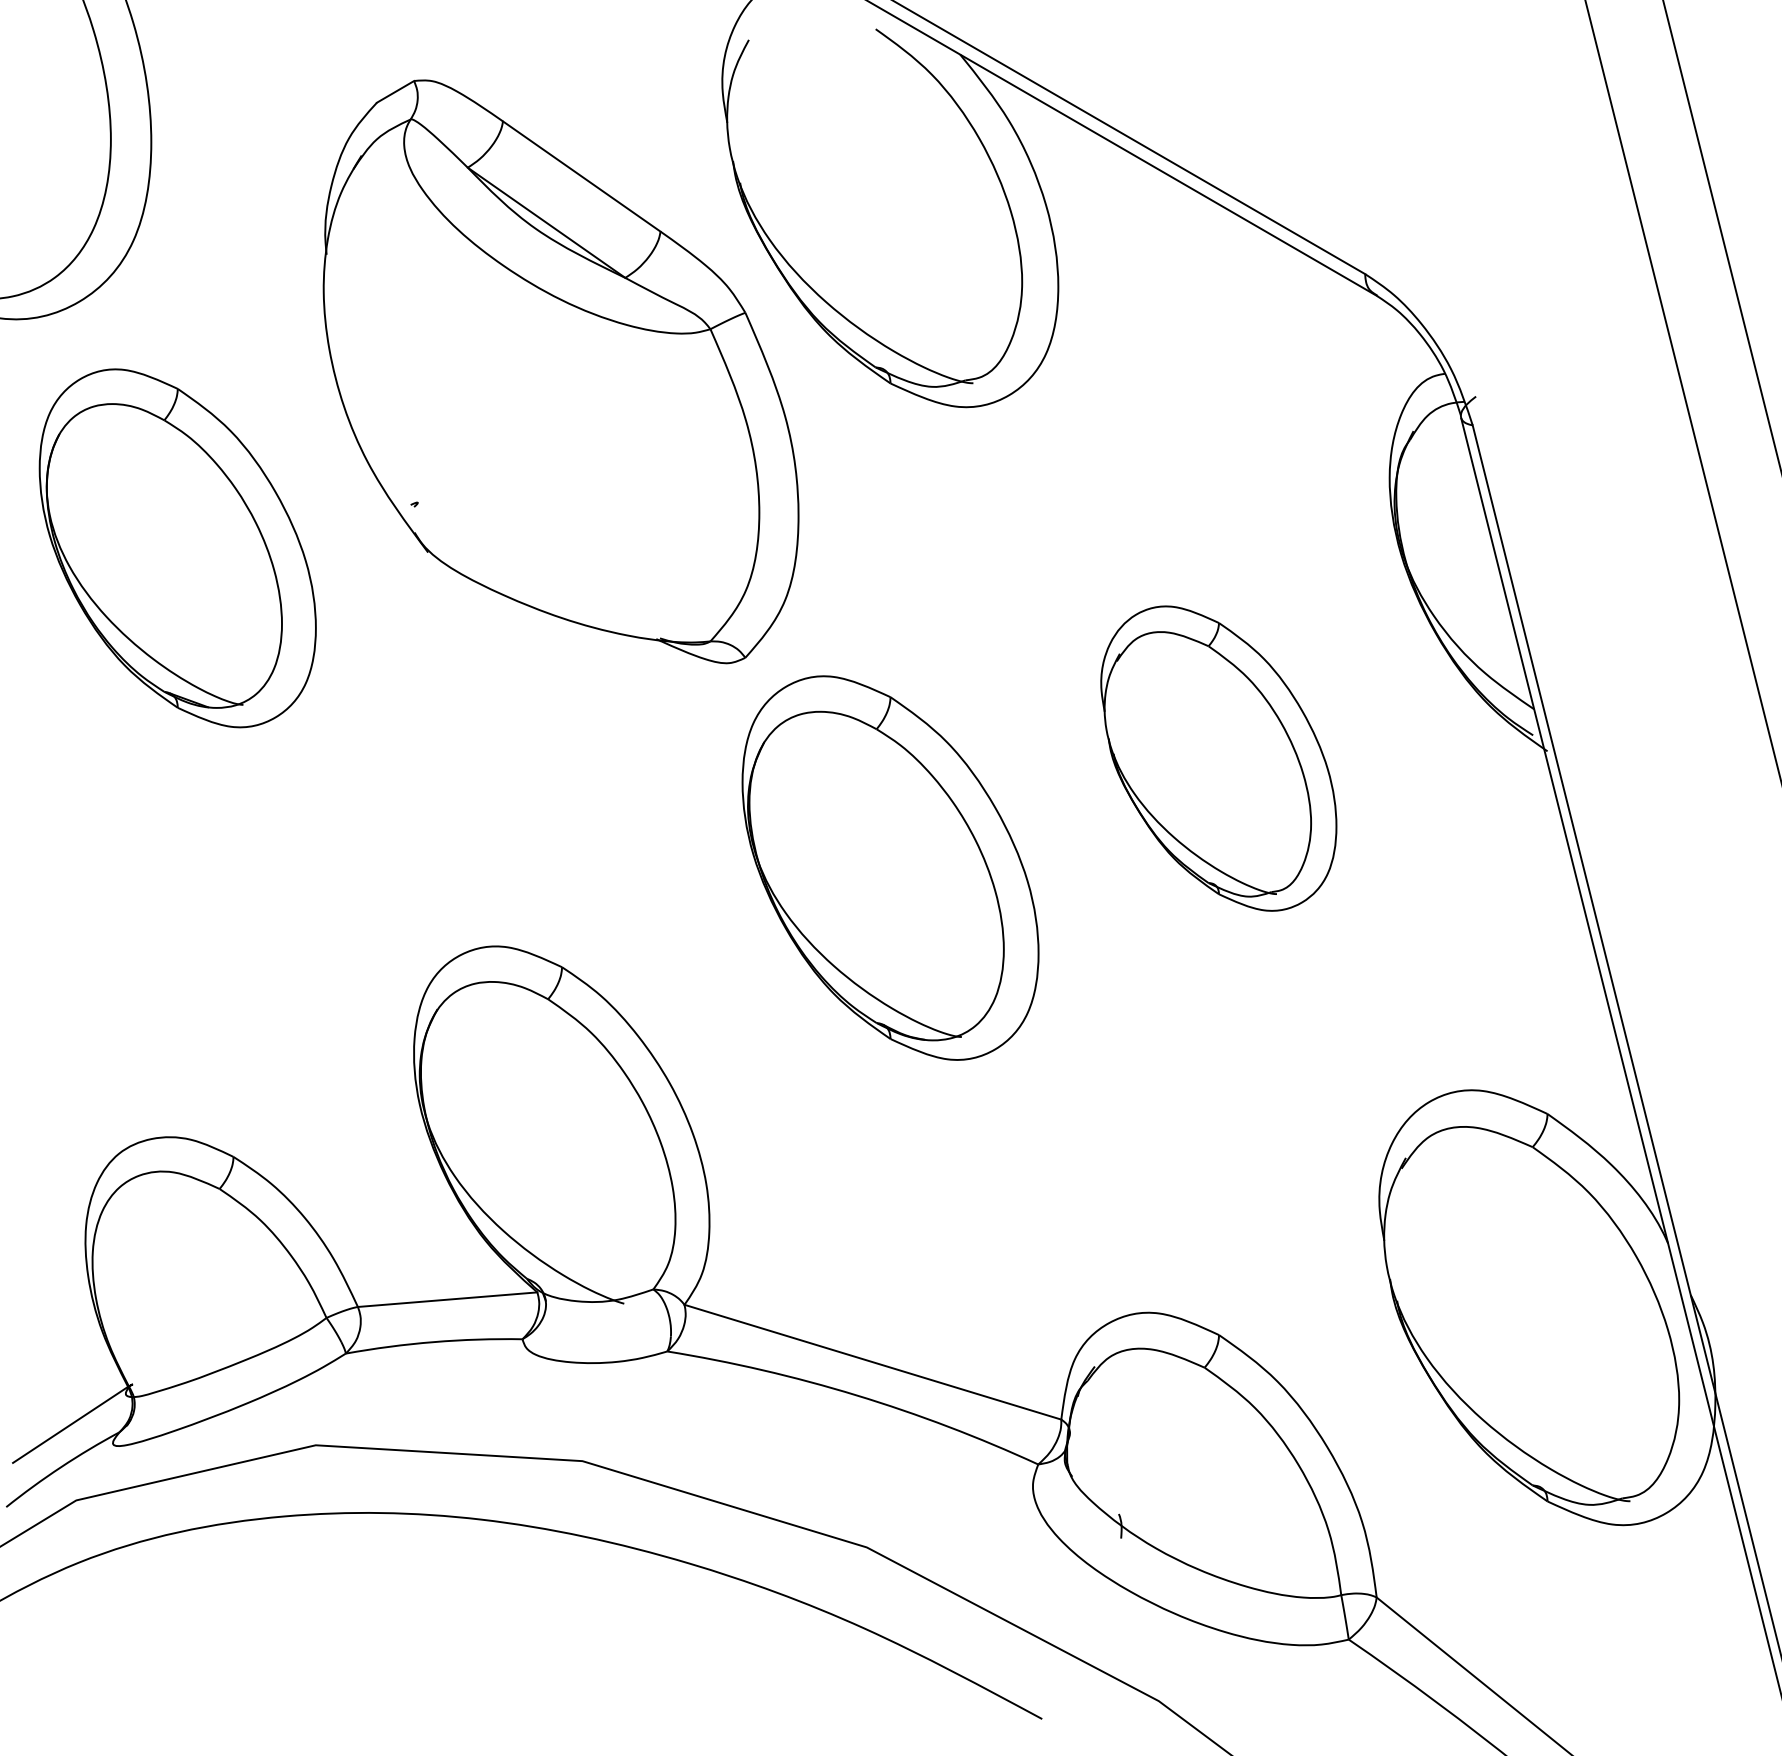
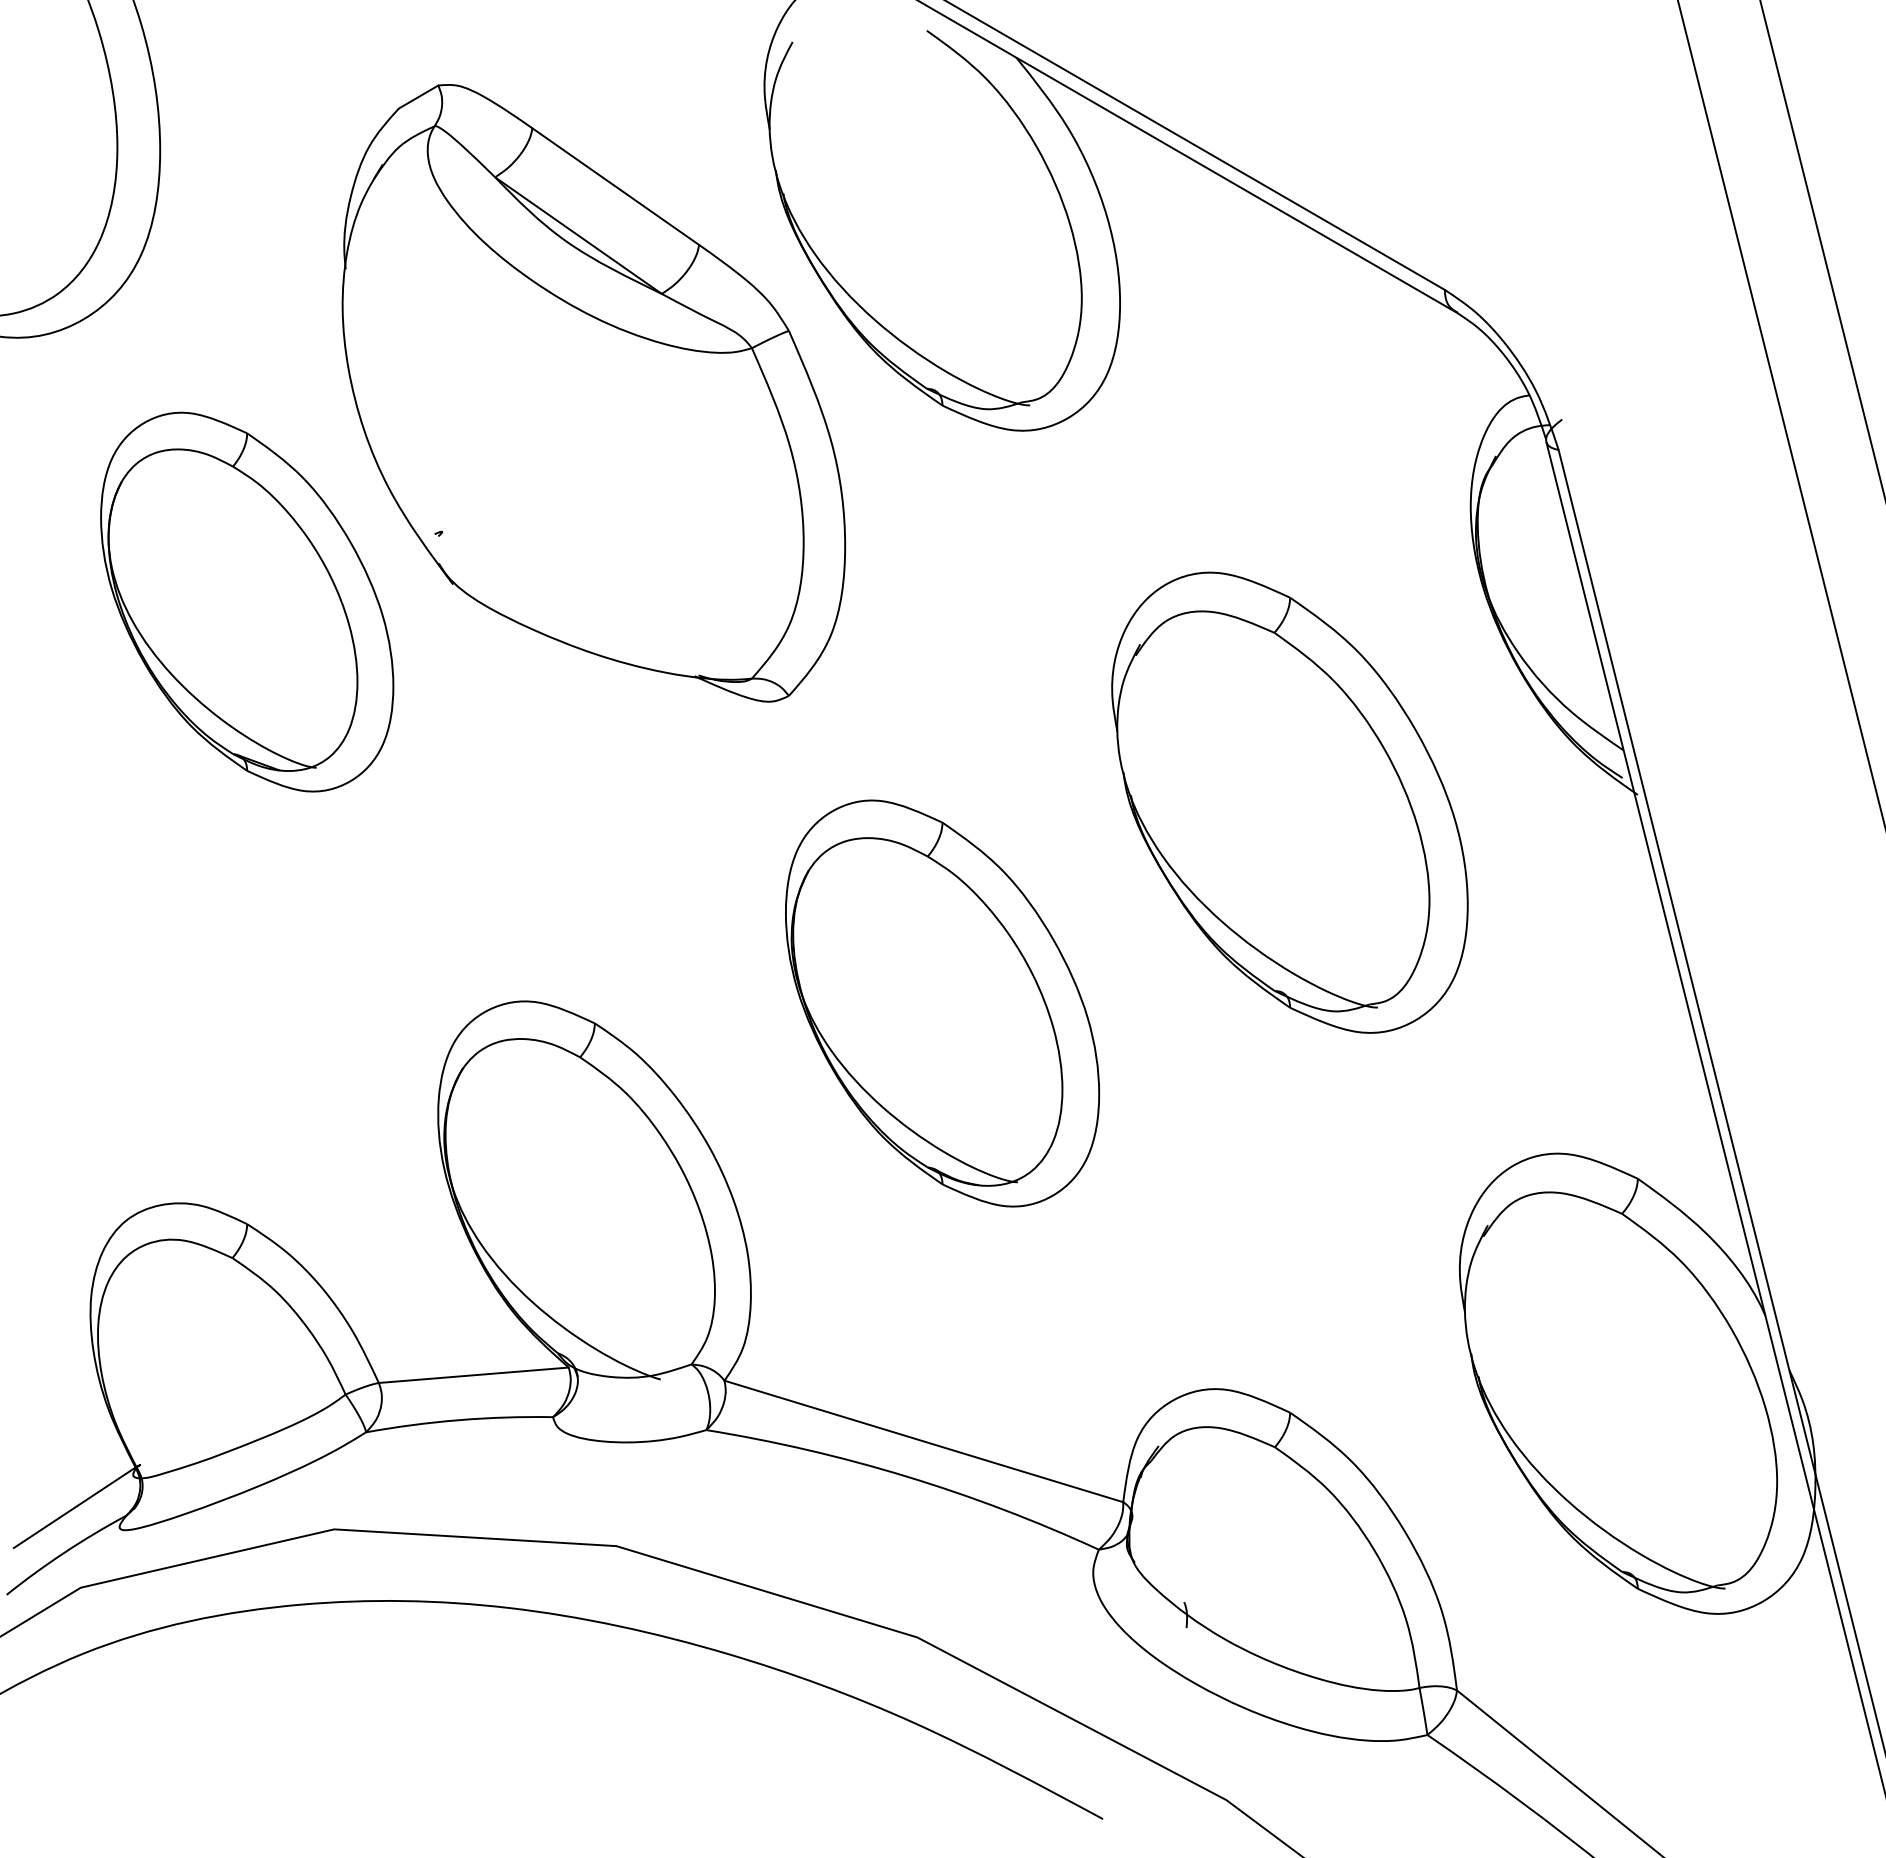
part: (178, 547) -> (247, 601), moved
part: (1218, 758) -> (1289, 802), size x1.43
part: (890, 868) -> (942, 1003), moved

